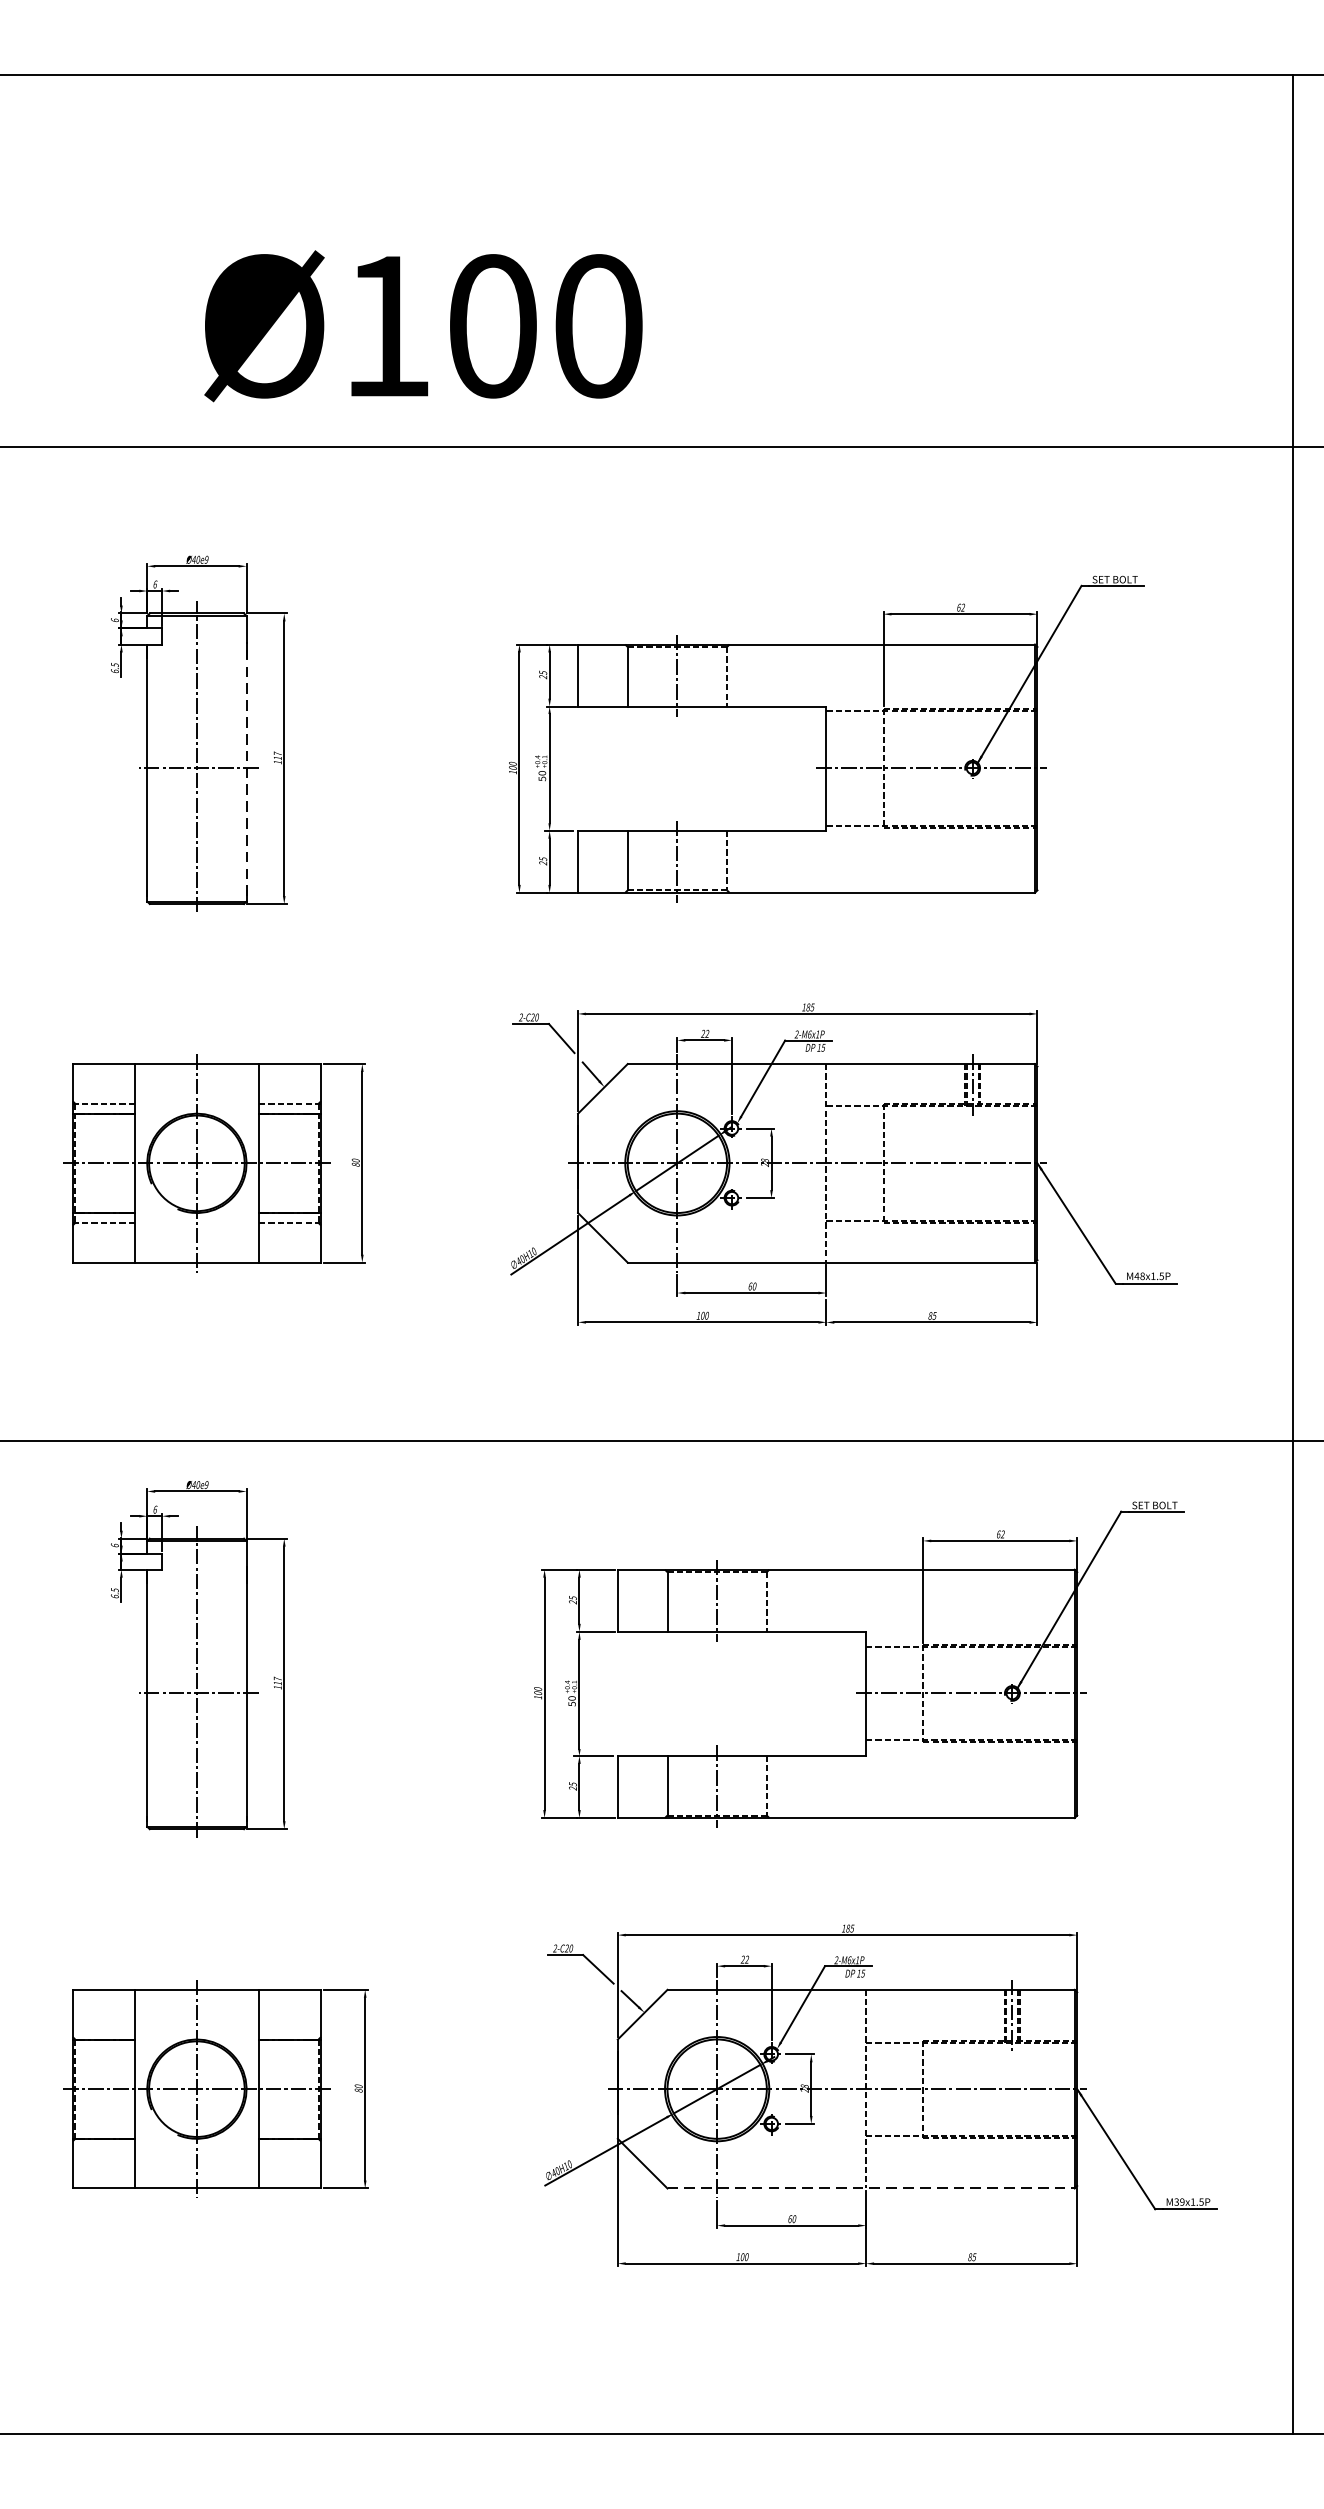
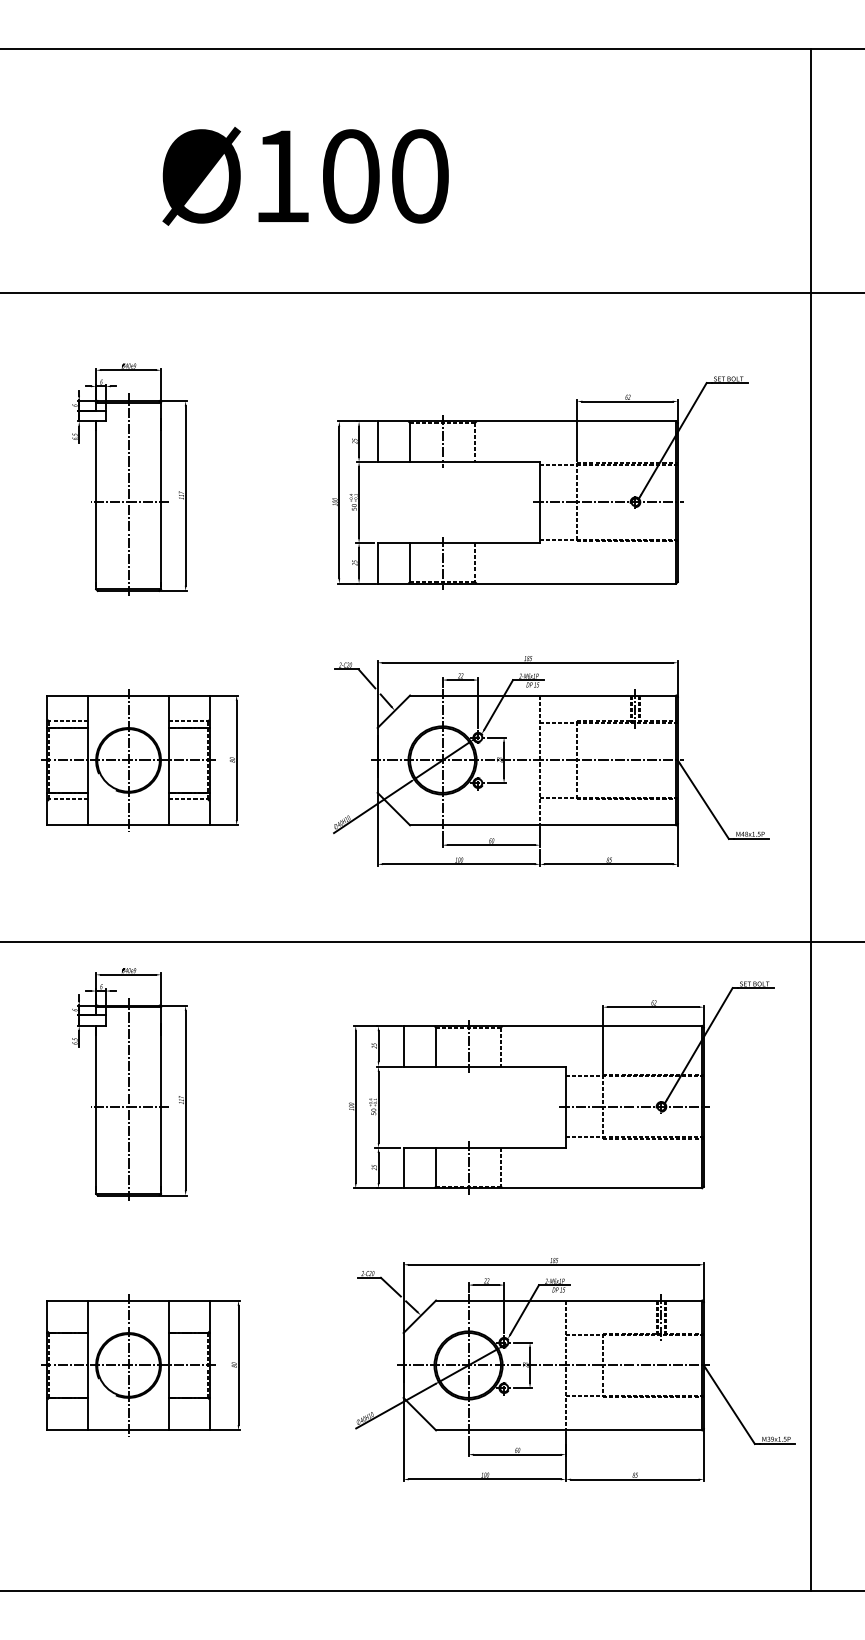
text: (423, 326) -> (305, 176), moved
line: (247, 768) -> (161, 502), dashed -> solid
line: (1292, 1253) -> (810, 819), moved
line: (871, 2188) -> (569, 1430), dashed -> solid

